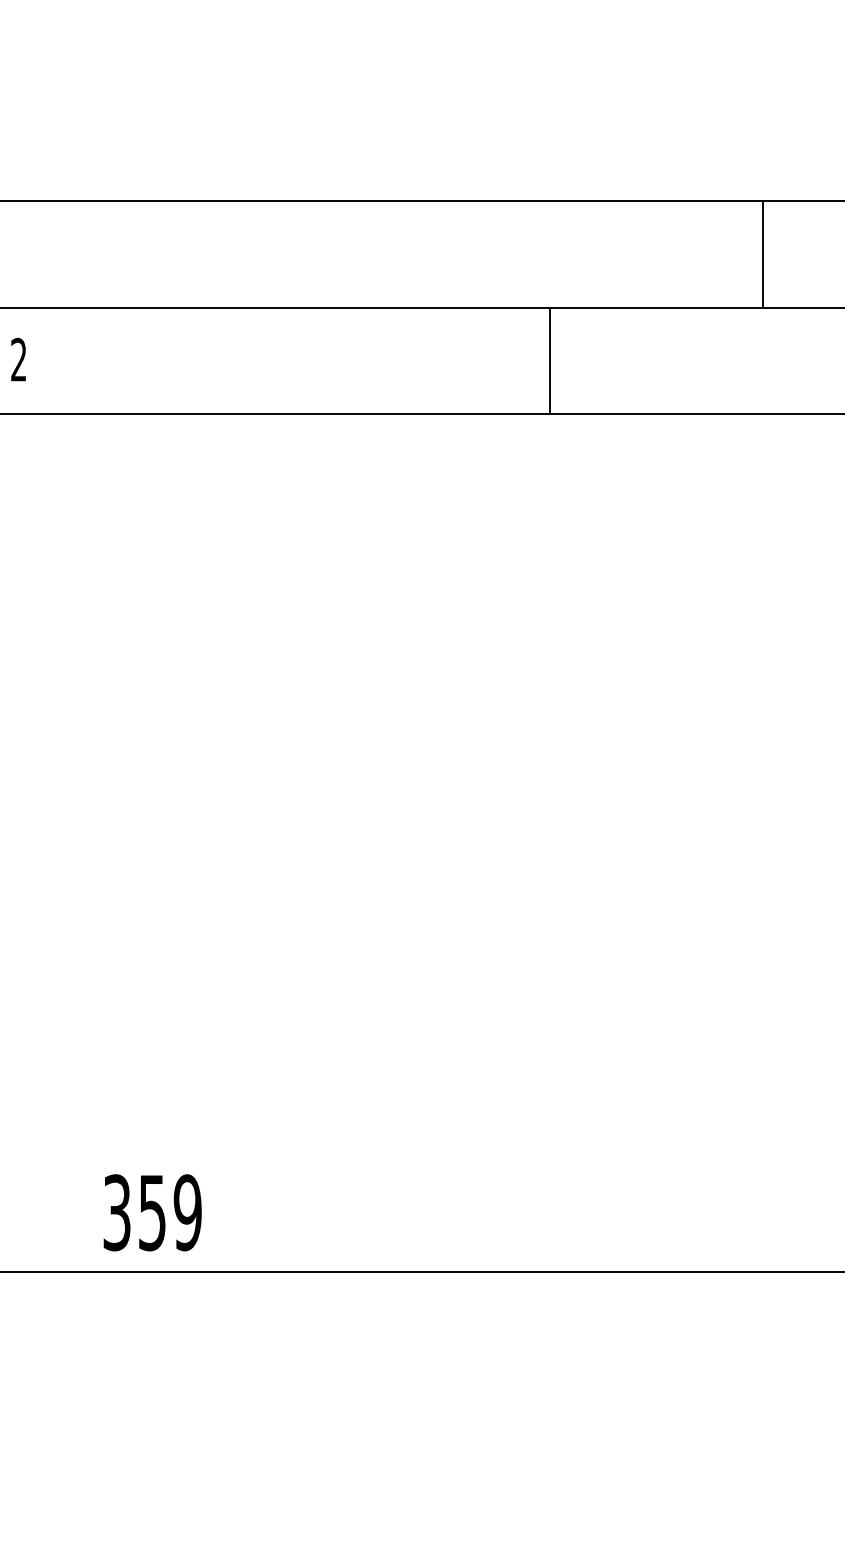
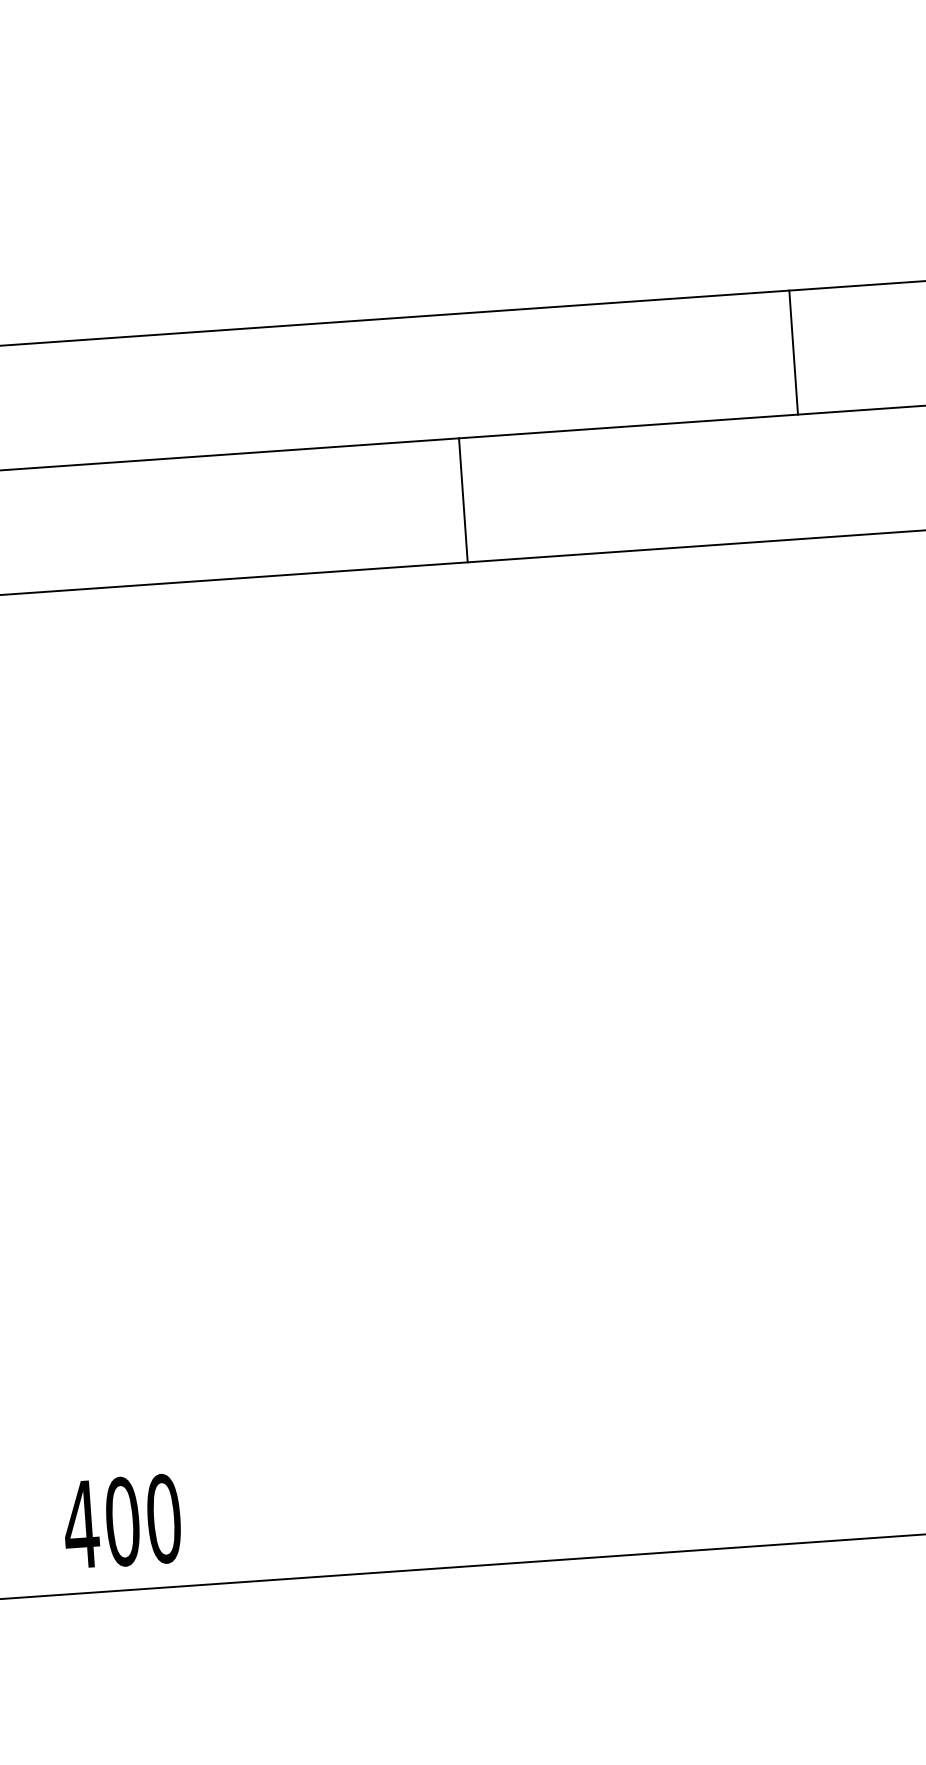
line: (763, 254) -> (794, 352), moved
line: (550, 360) -> (463, 499), moved
text: (151, 1212) -> (121, 1521), 359 -> 400

